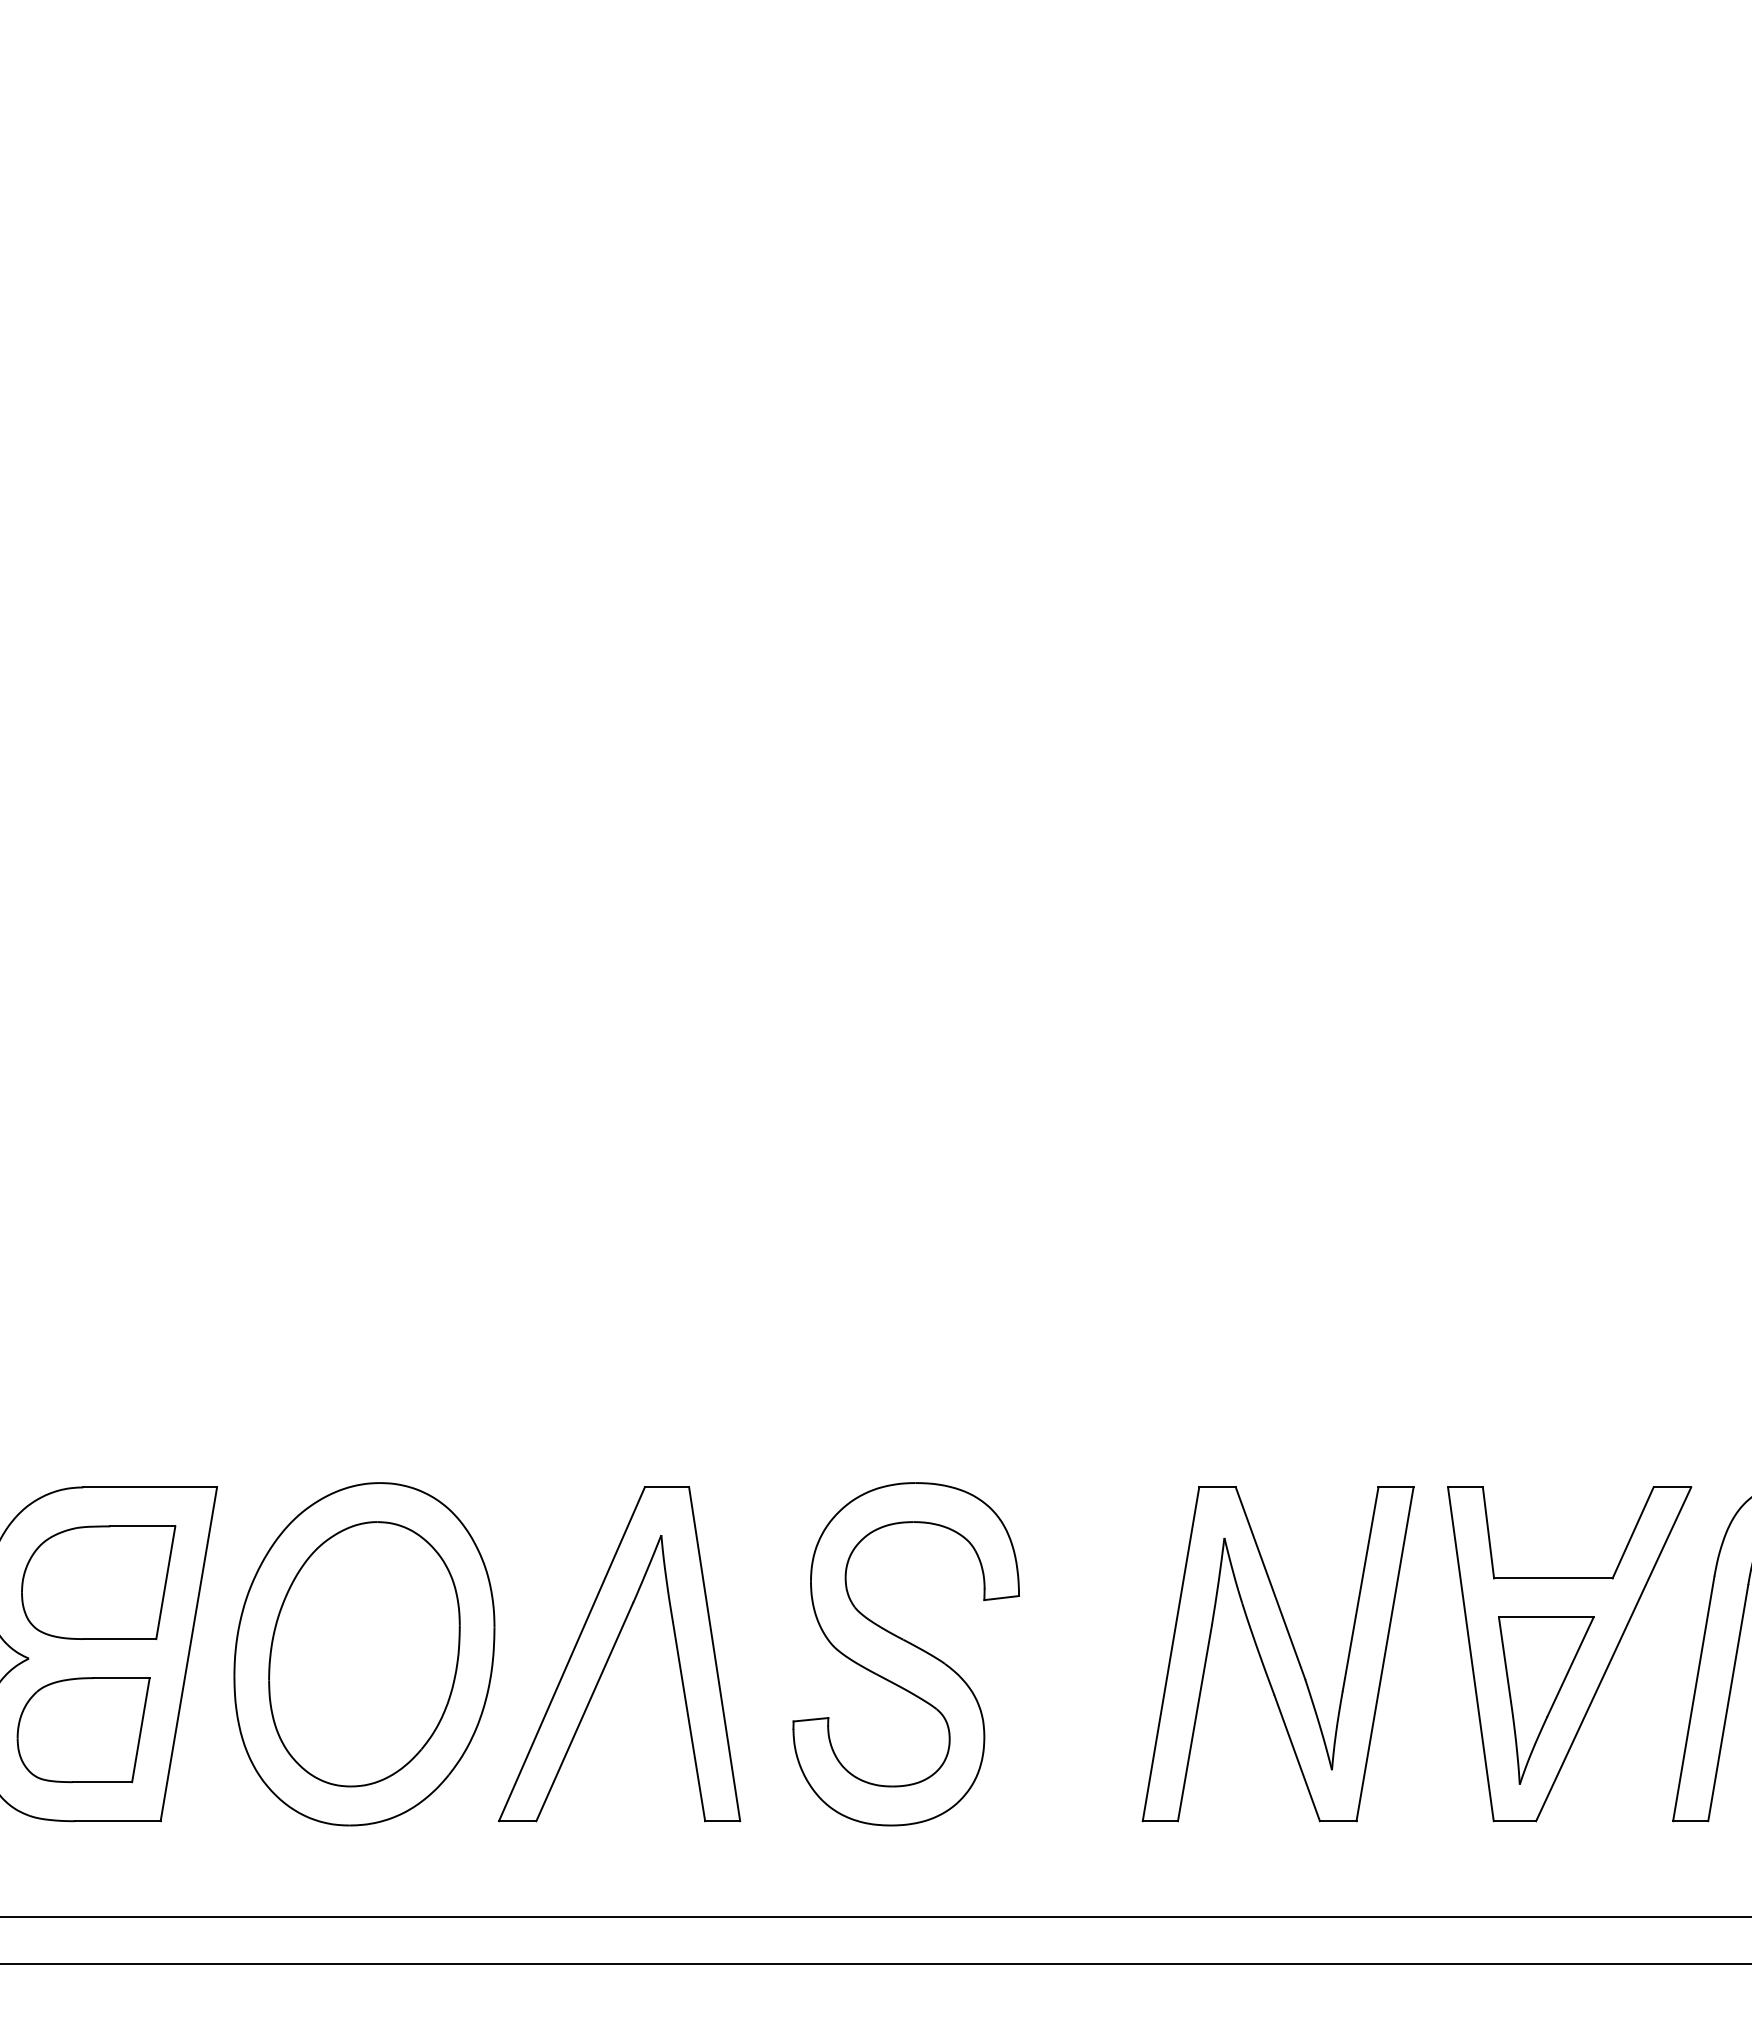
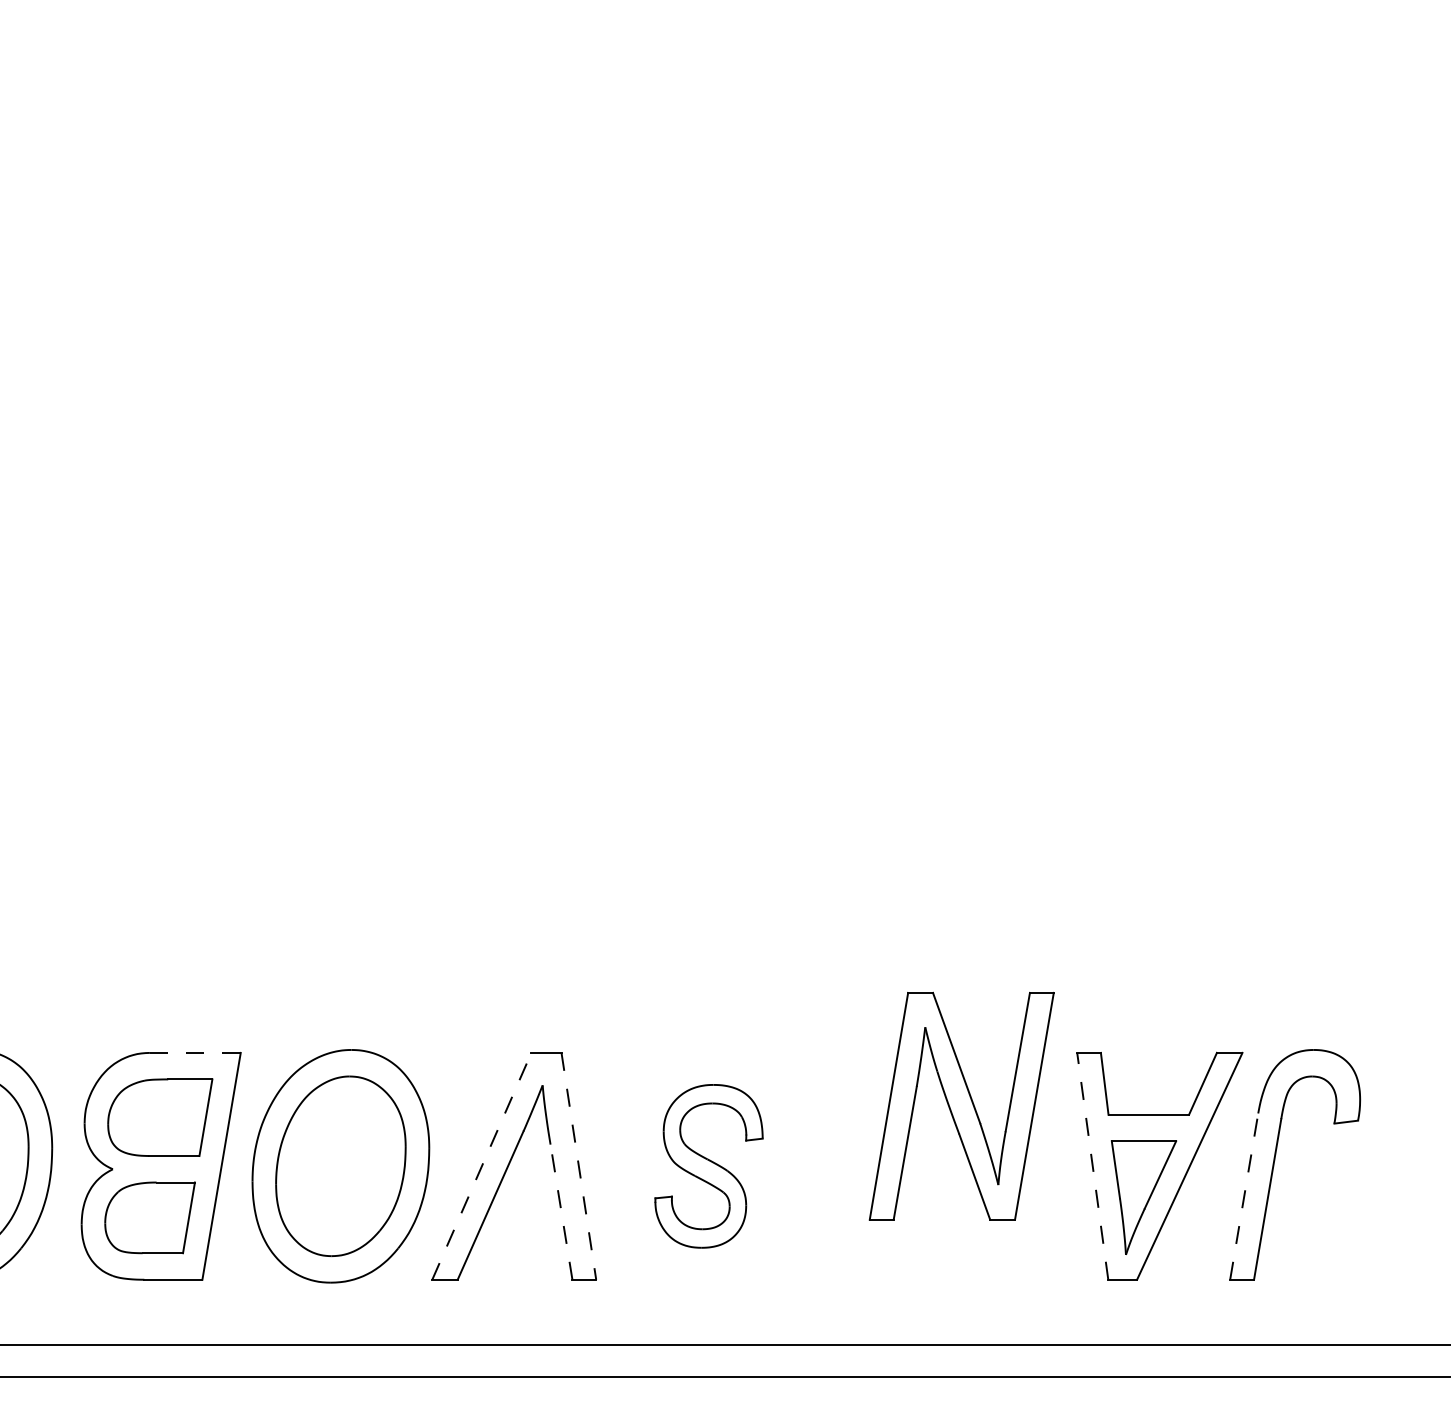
line: (150, 1486) -> (195, 1052), solid -> dashed
part: (1277, 1653) -> (961, 1105), moved
line: (1470, 1653) -> (1092, 1165), solid -> dashed
line: (571, 1654) -> (481, 1166), solid -> dashed
line: (714, 1654) -> (578, 1166), solid -> dashed
part: (905, 1654) -> (708, 1166), size x0.7
line: (1694, 1698) -> (1244, 1196), solid -> dashed
line: (689, 1720) -> (561, 1211), solid -> dashed

